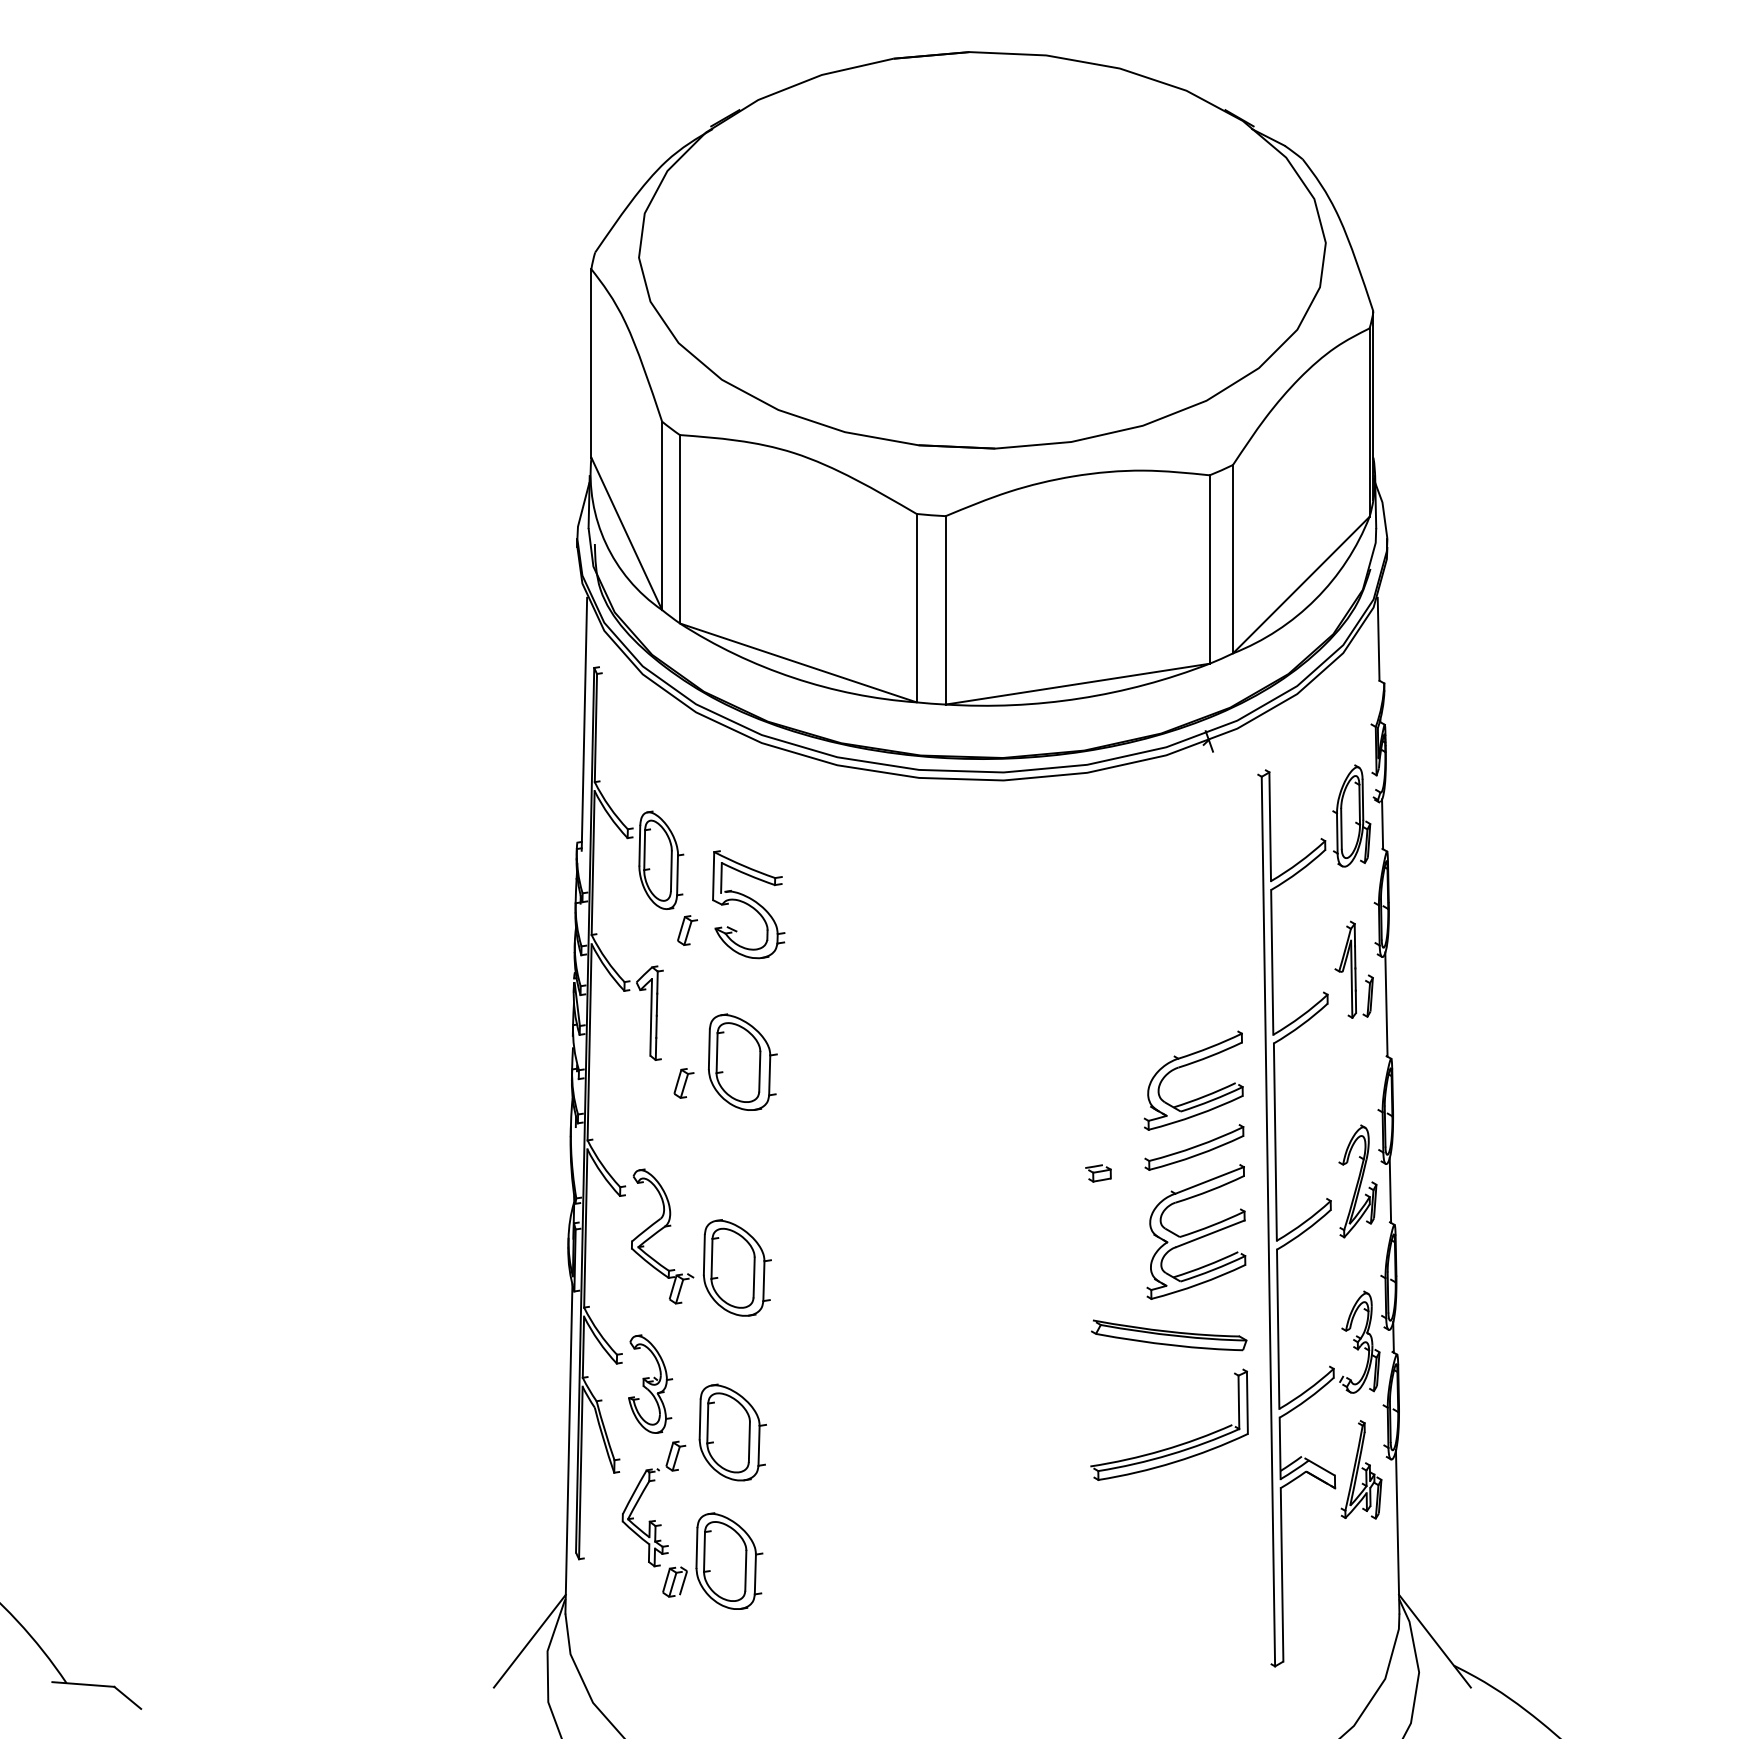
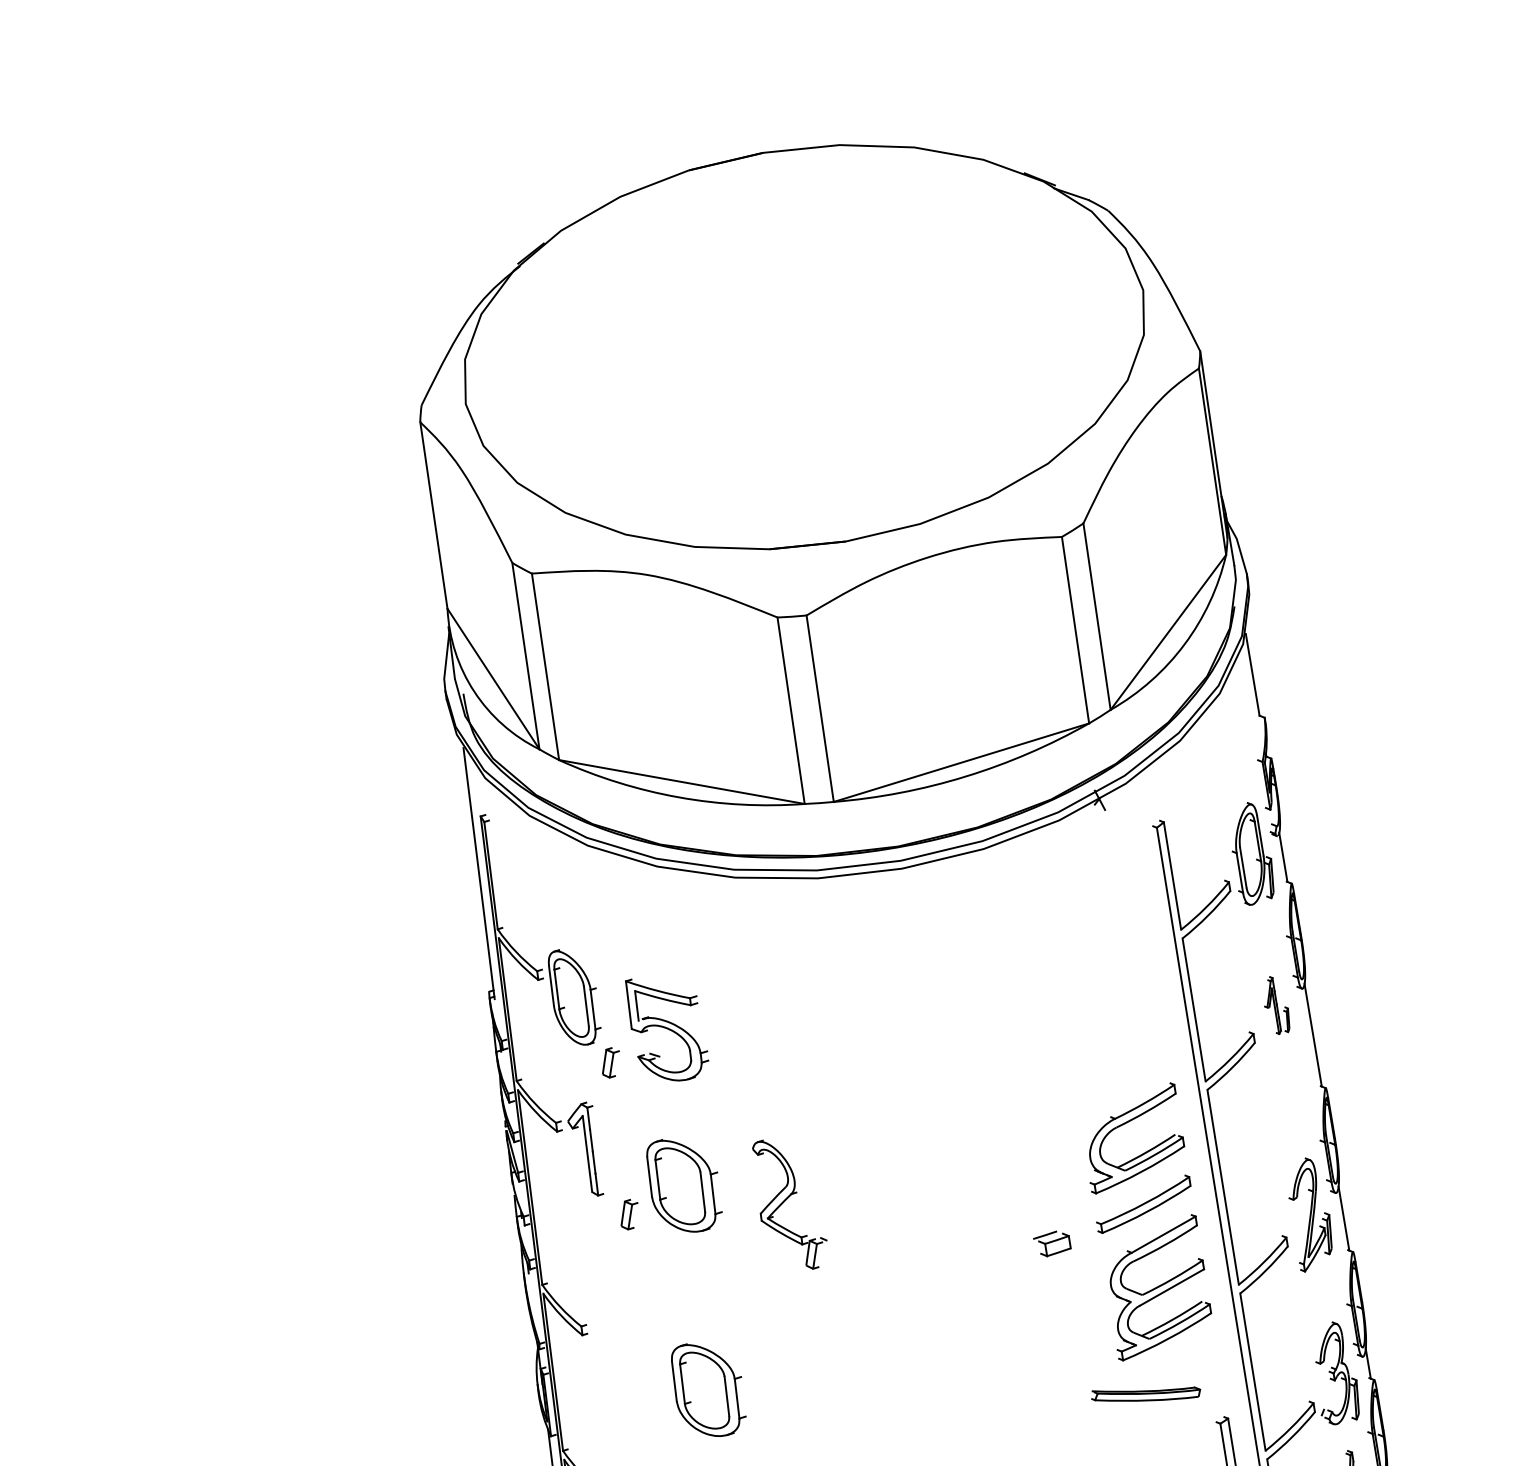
part: (1353, 969) -> (1275, 1005), size x0.6
part: (1098, 1173) -> (1052, 1243), size x1.4
part: (662, 1236) -> (790, 1204), moved
part: (1169, 1335) -> (1146, 1393), size x0.7

